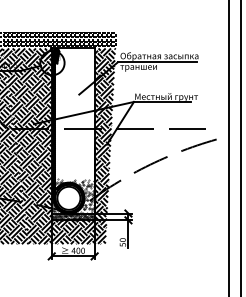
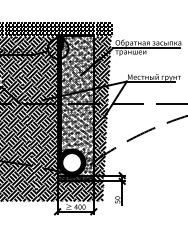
hatch: (74, 113) -> (76, 91), added

